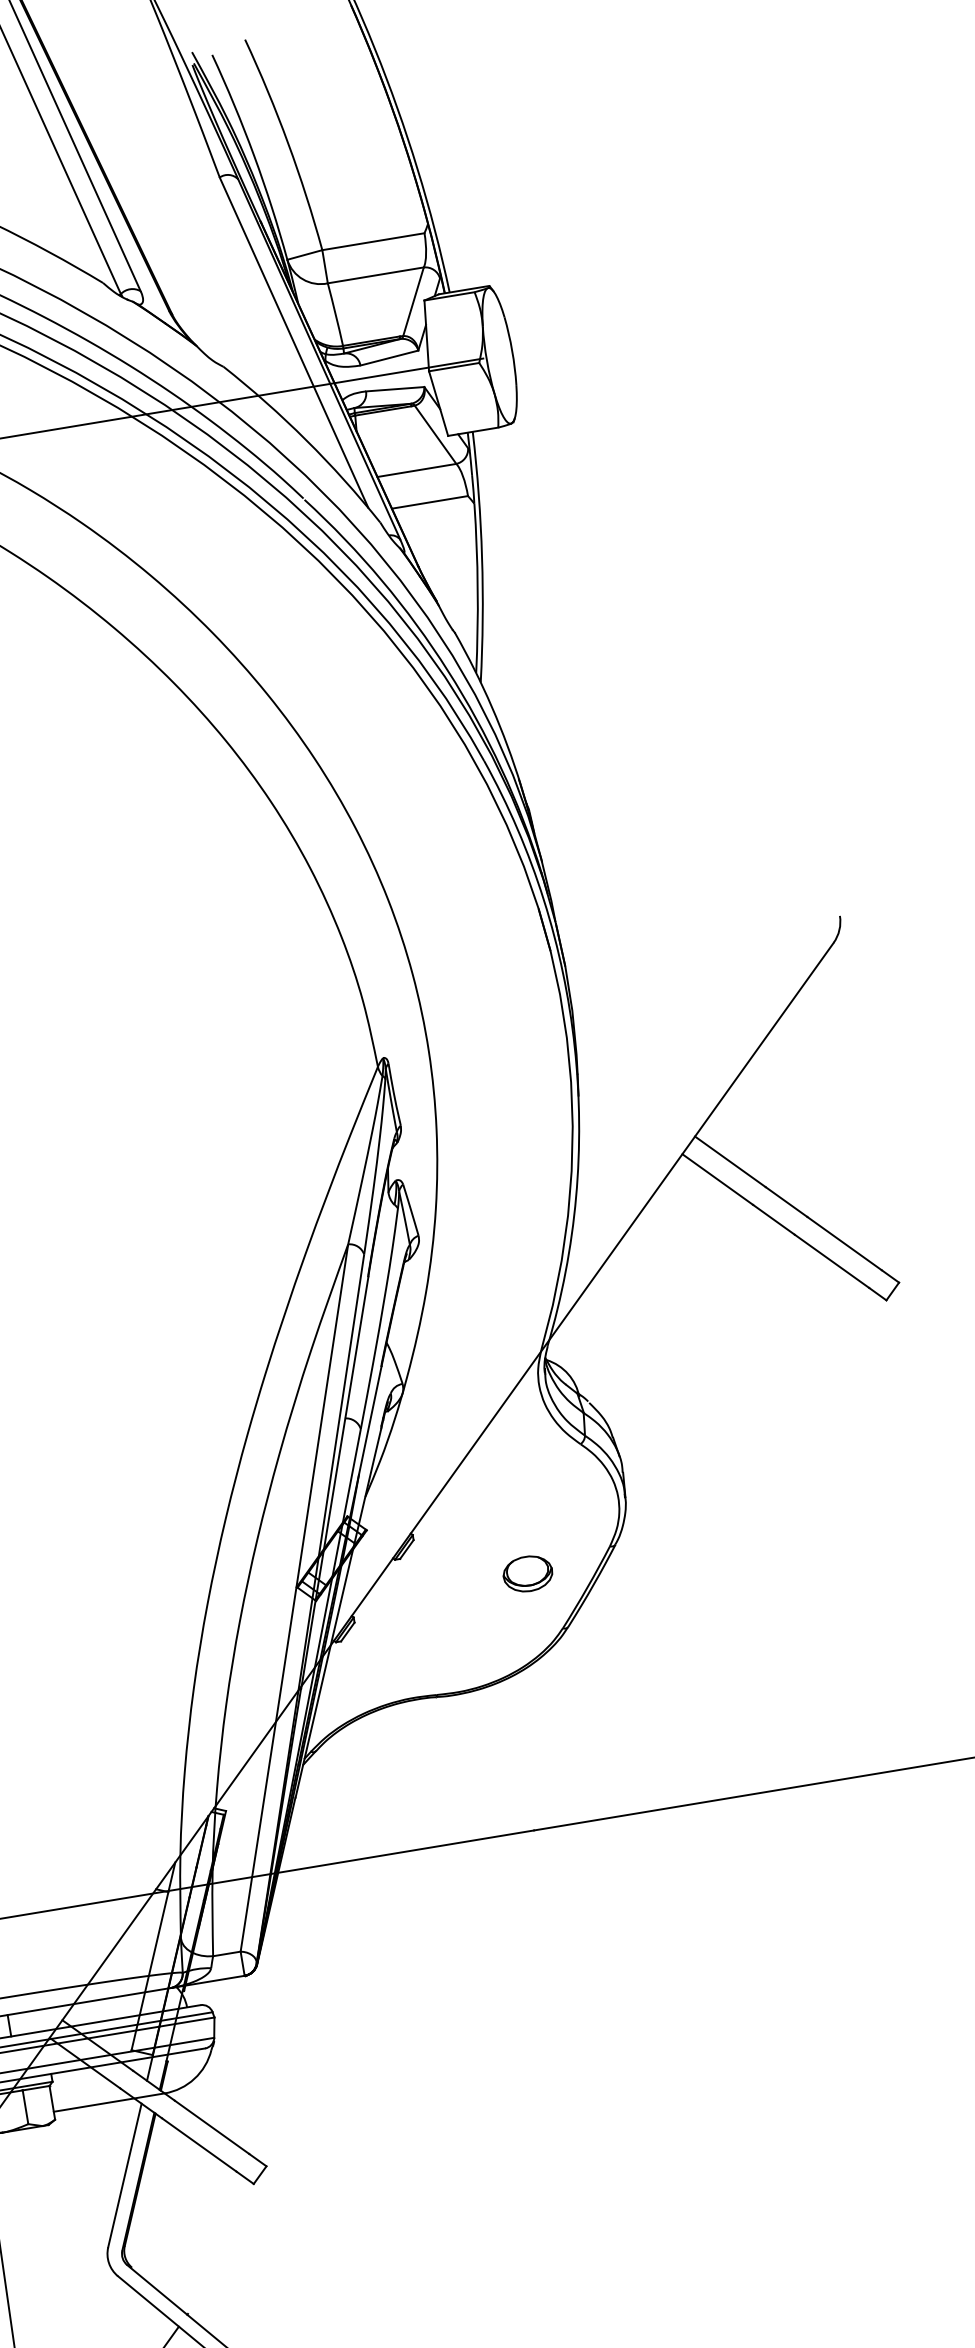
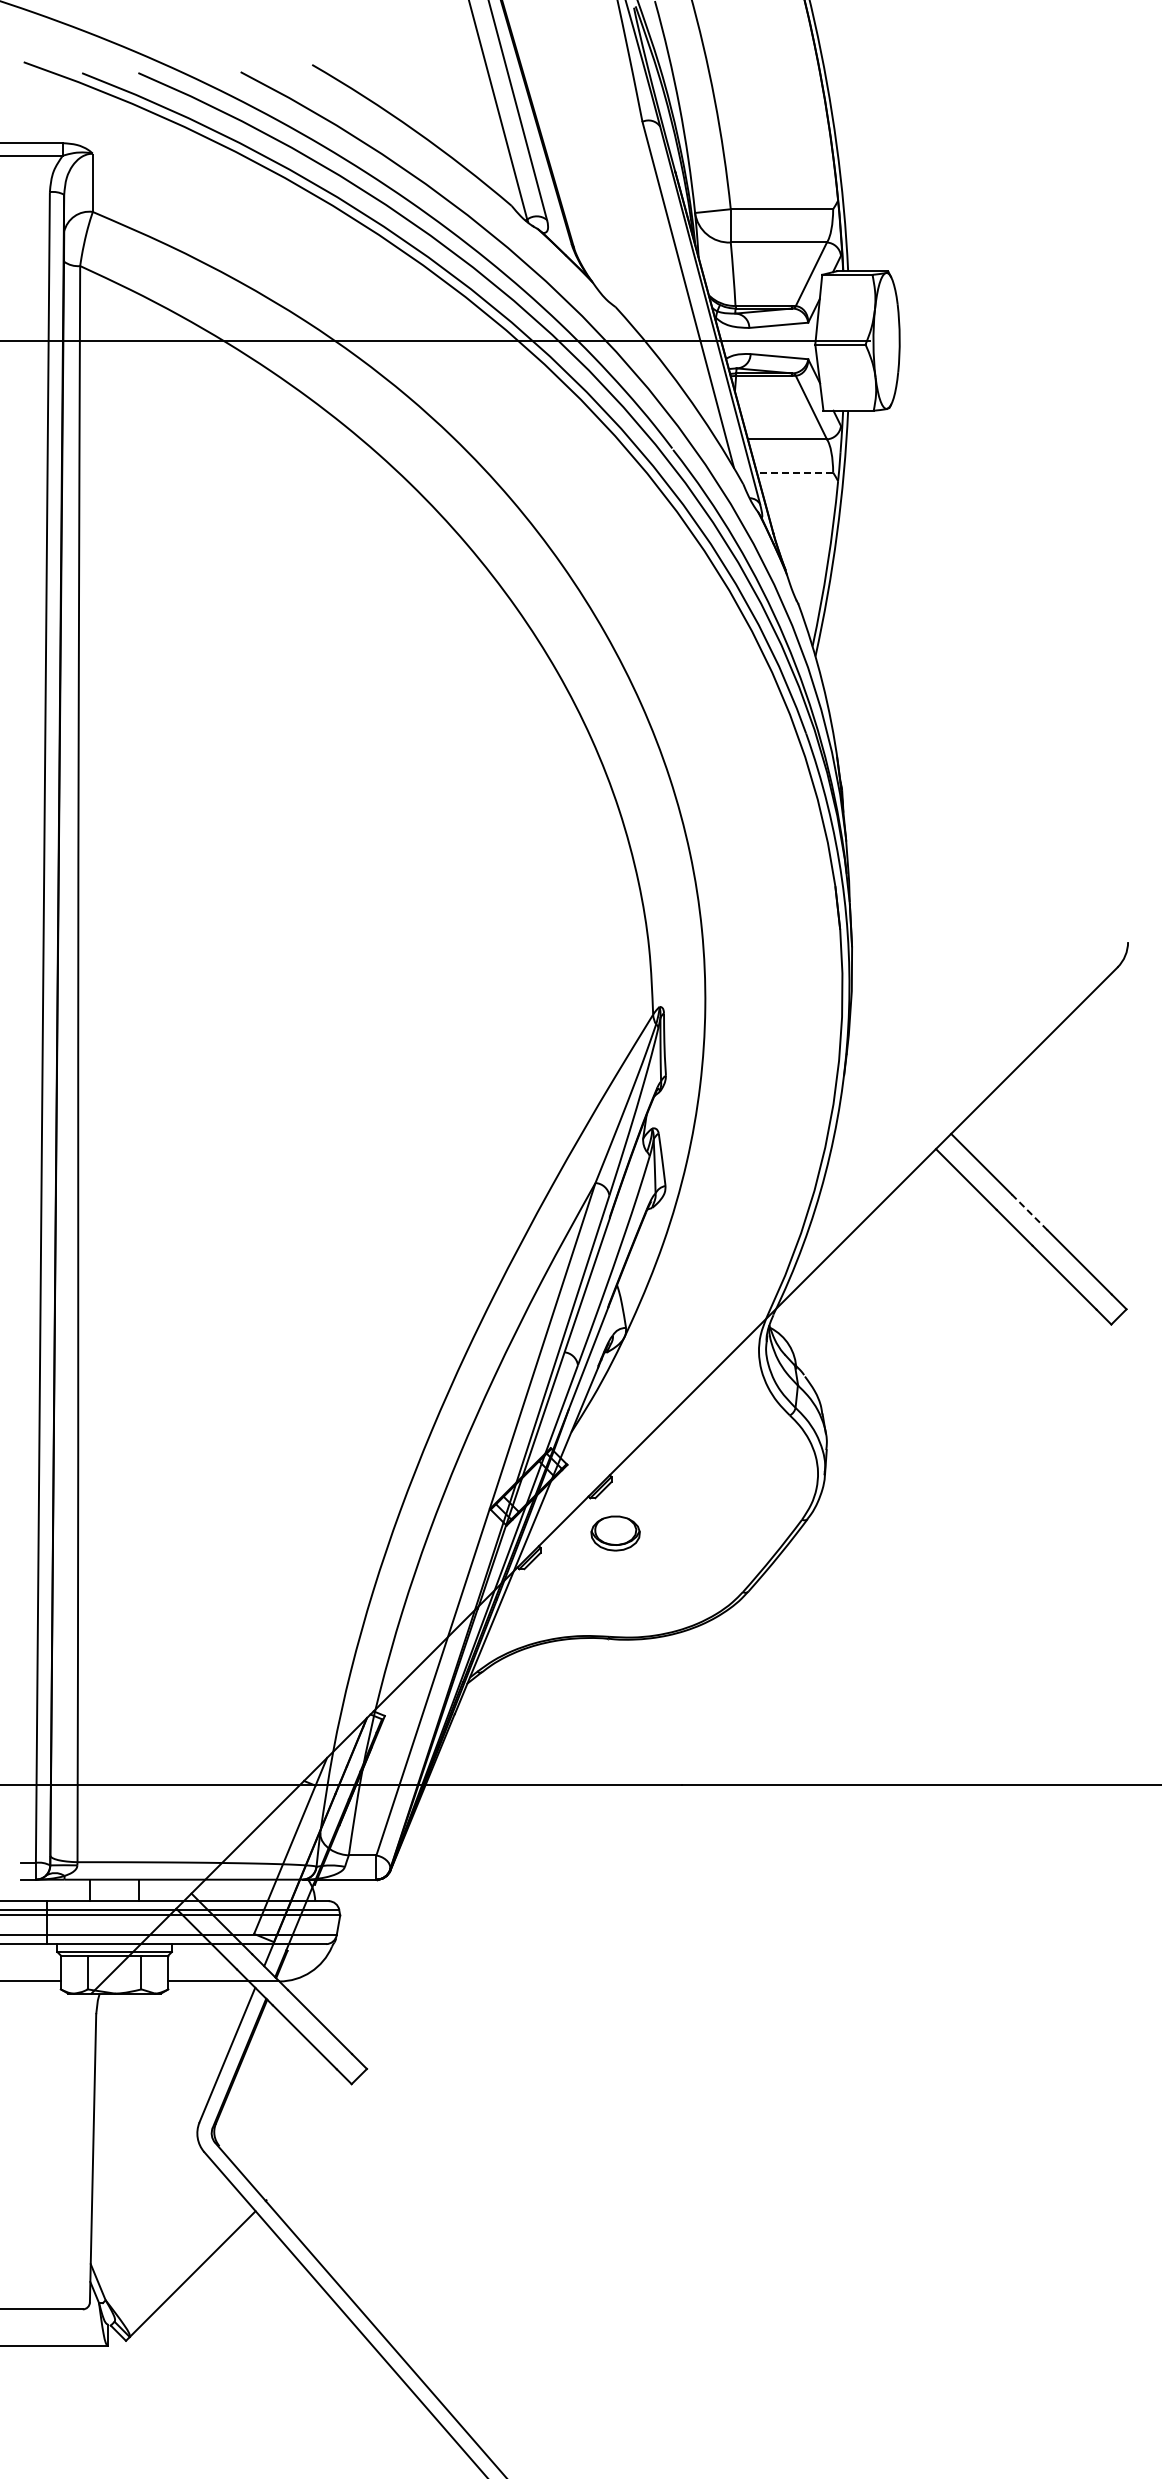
line: (429, 502) -> (794, 472), solid -> dashed
line: (786, 1202) -> (1029, 1212), solid -> dashed
part: (527, 1573) -> (615, 1533), moved

